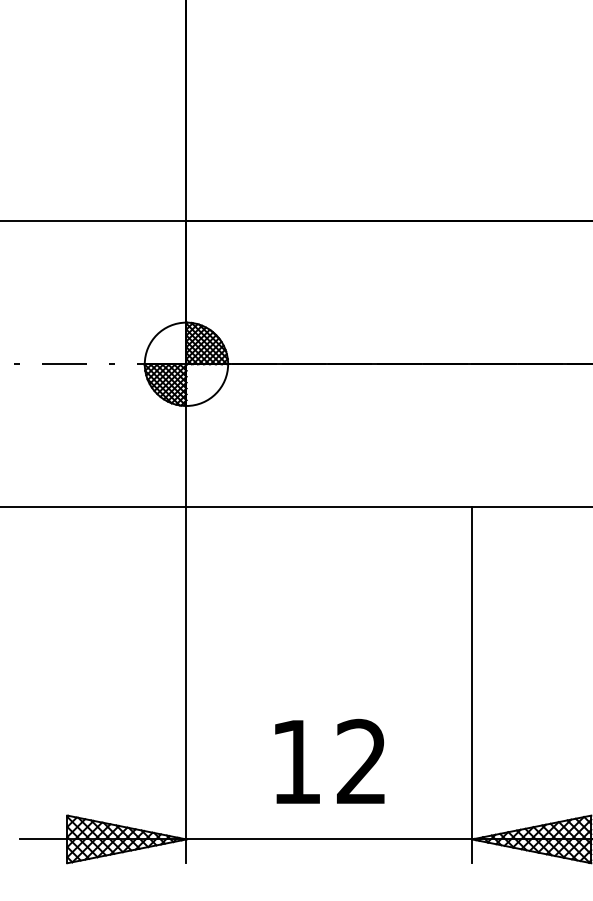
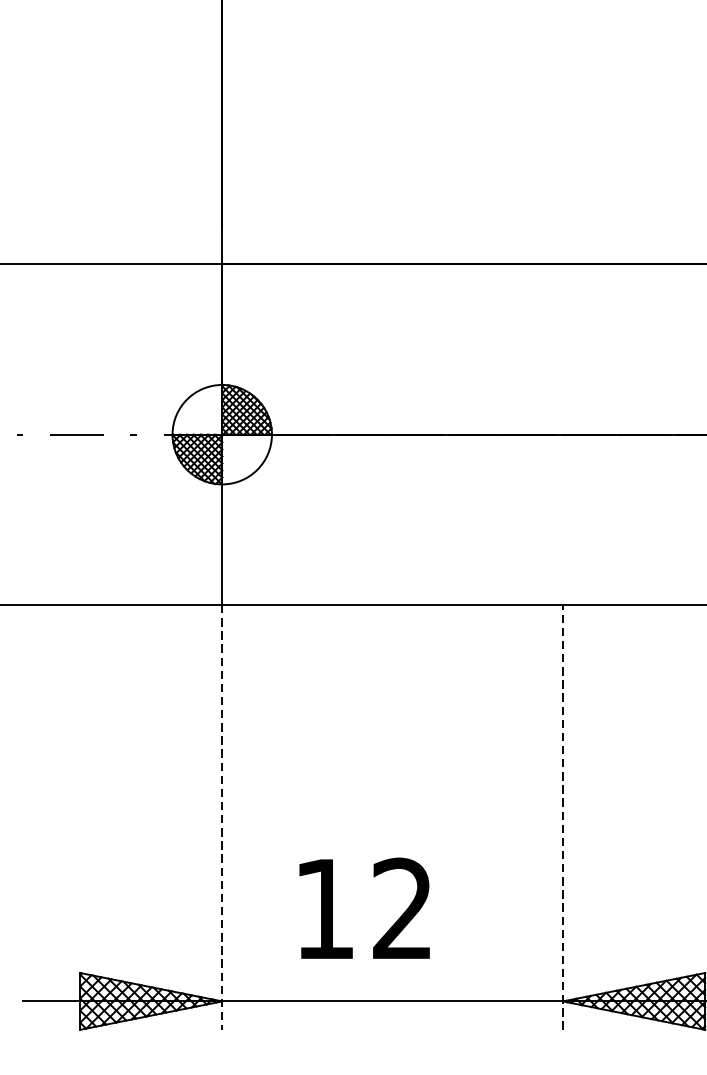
line: (472, 684) -> (563, 816), solid -> dashed
line: (186, 685) -> (222, 817), solid -> dashed
text: (329, 760) -> (364, 907), moved

